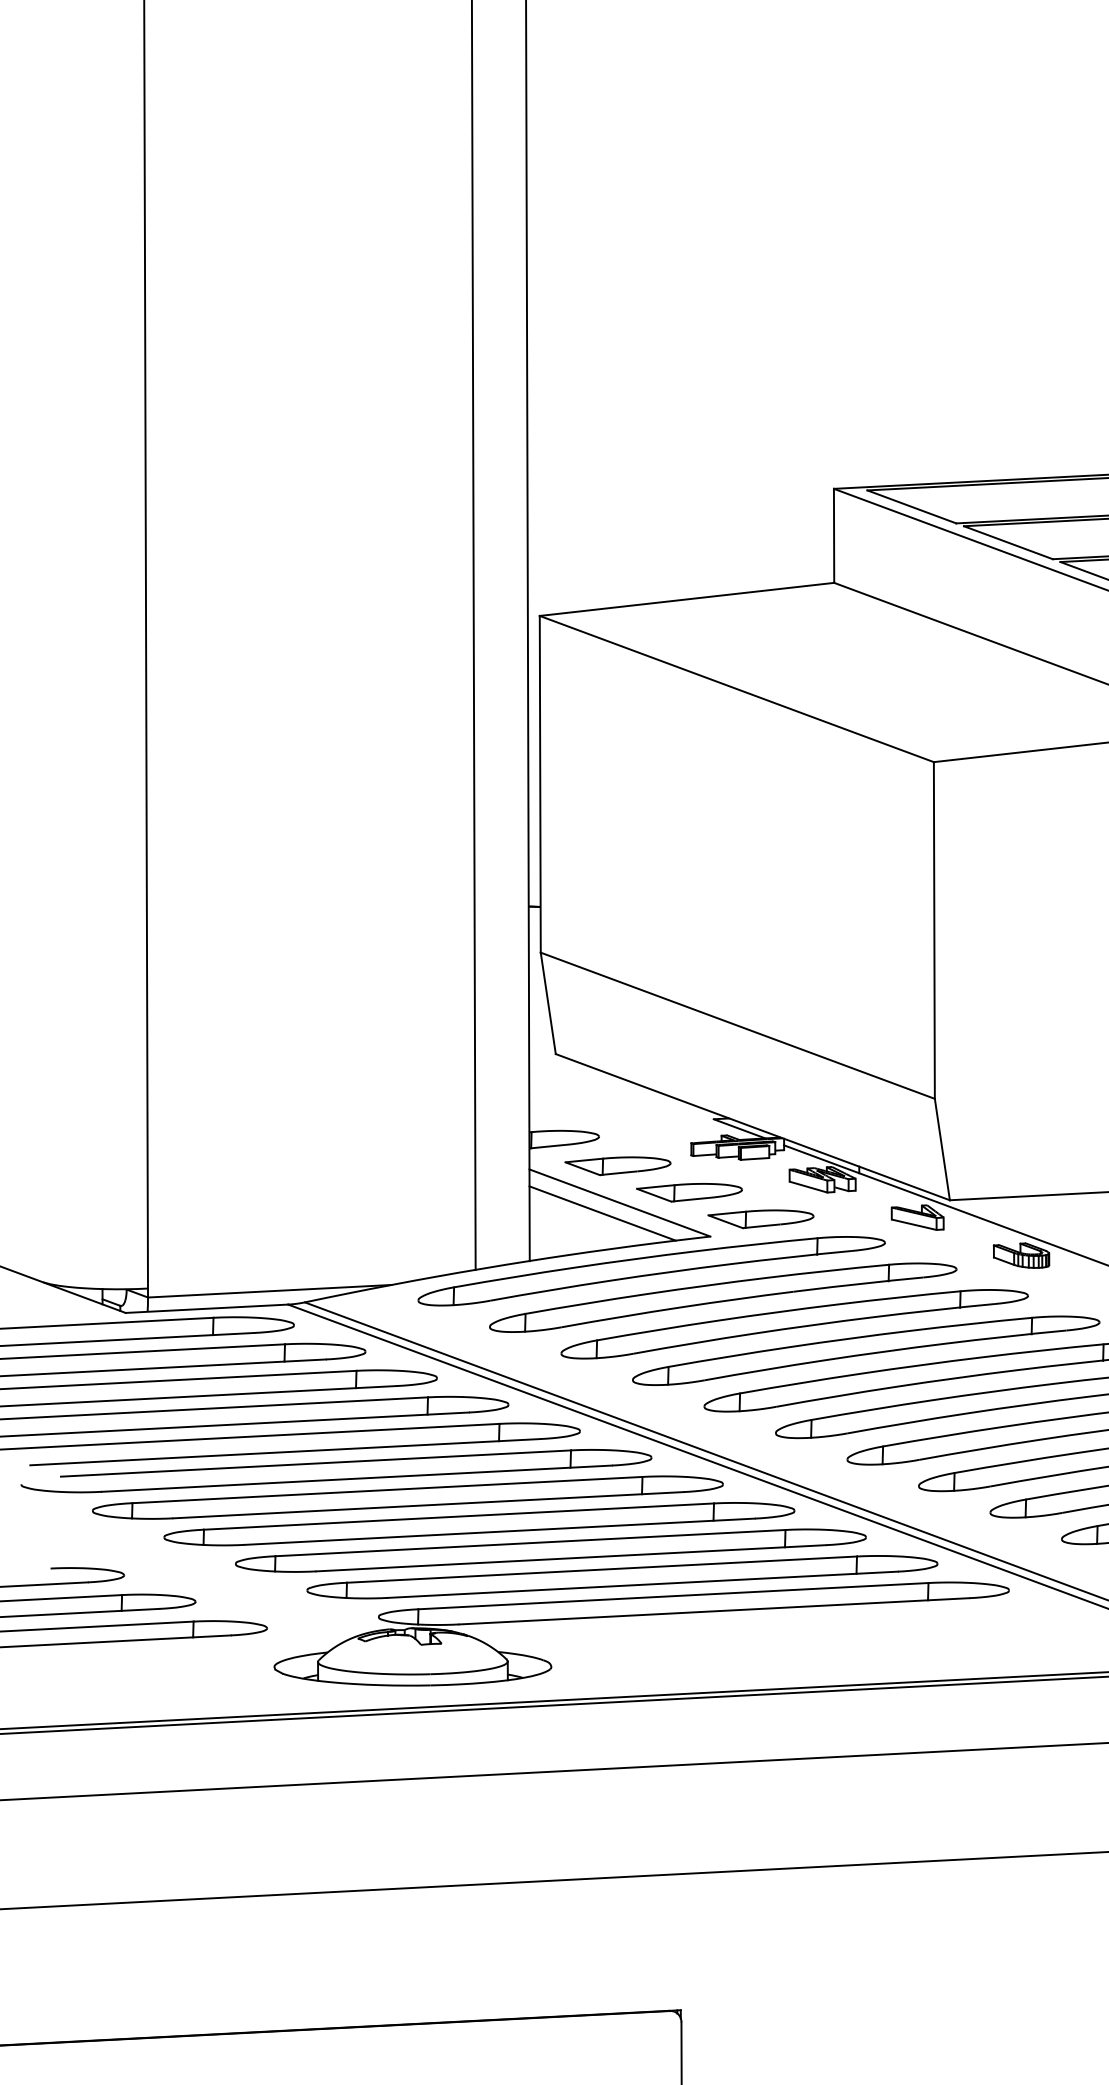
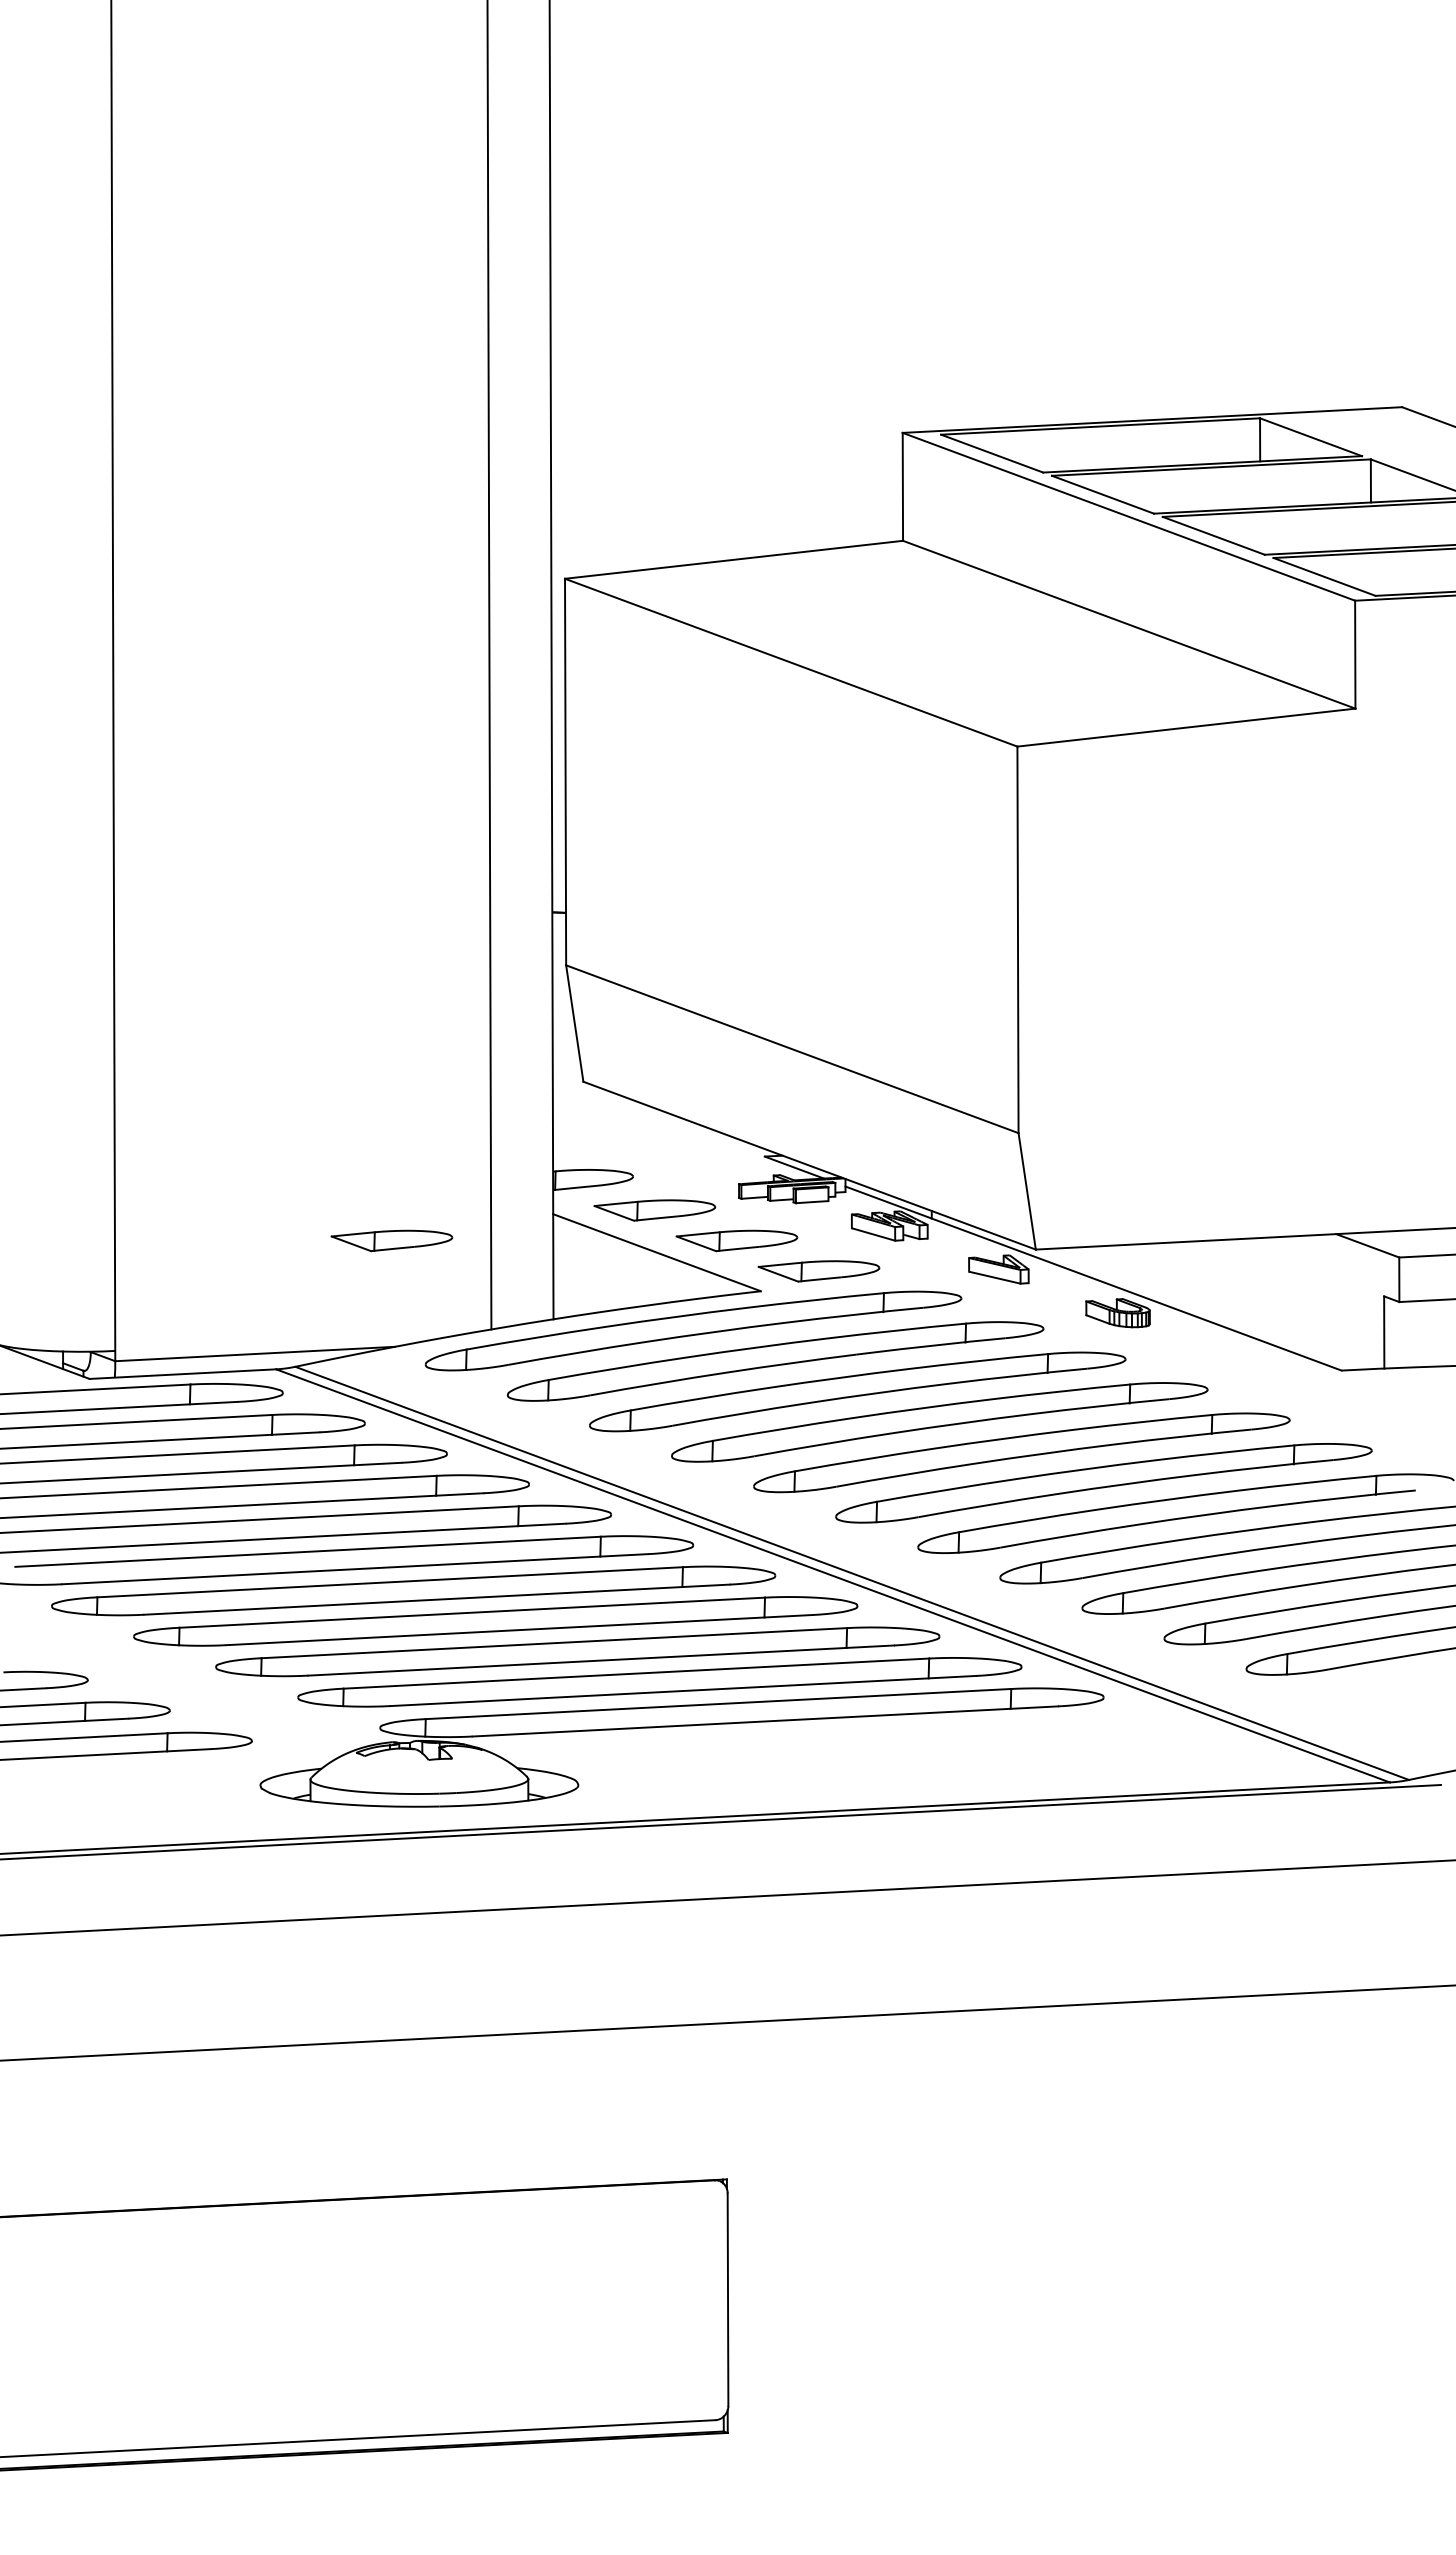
part: (388, 1192) -> (391, 1240), added
line: (602, 1213) -> (637, 1264), removed

